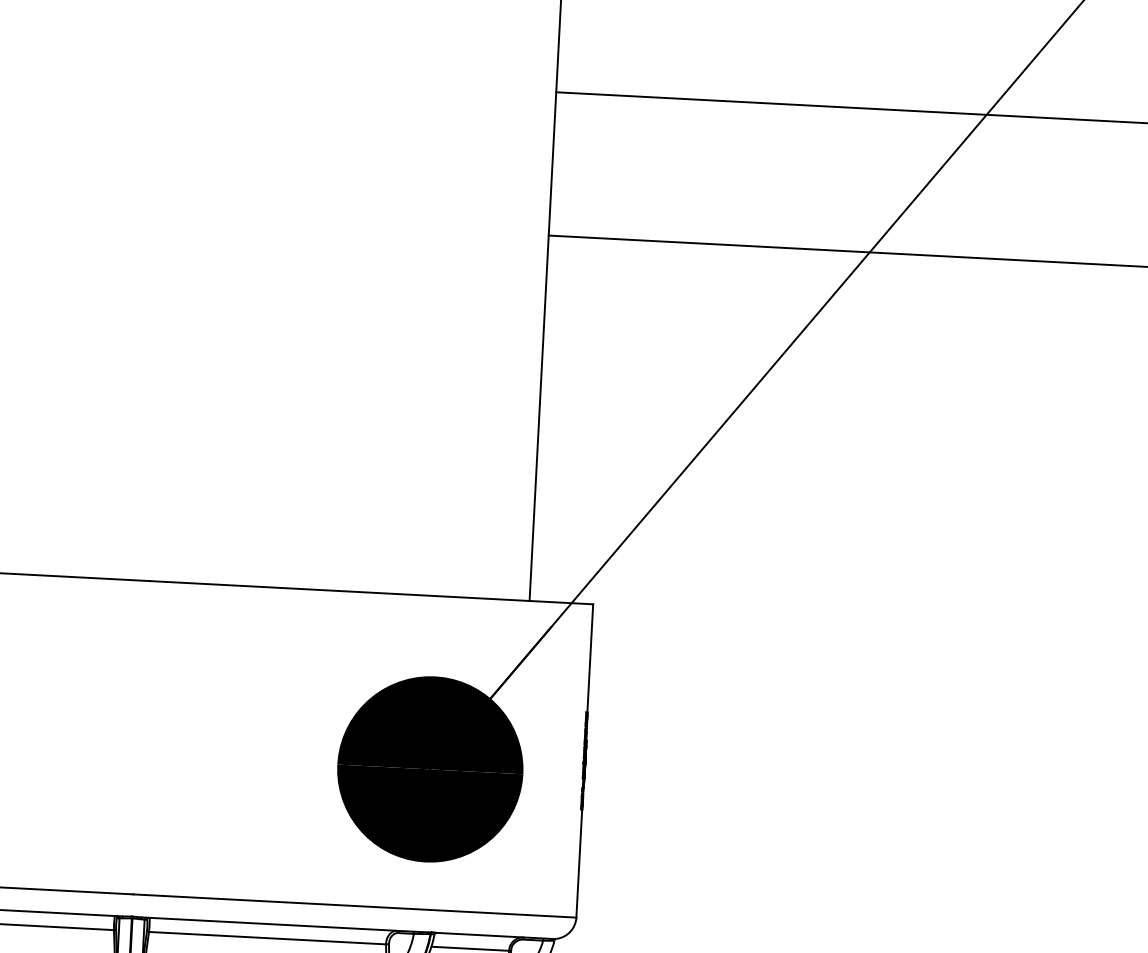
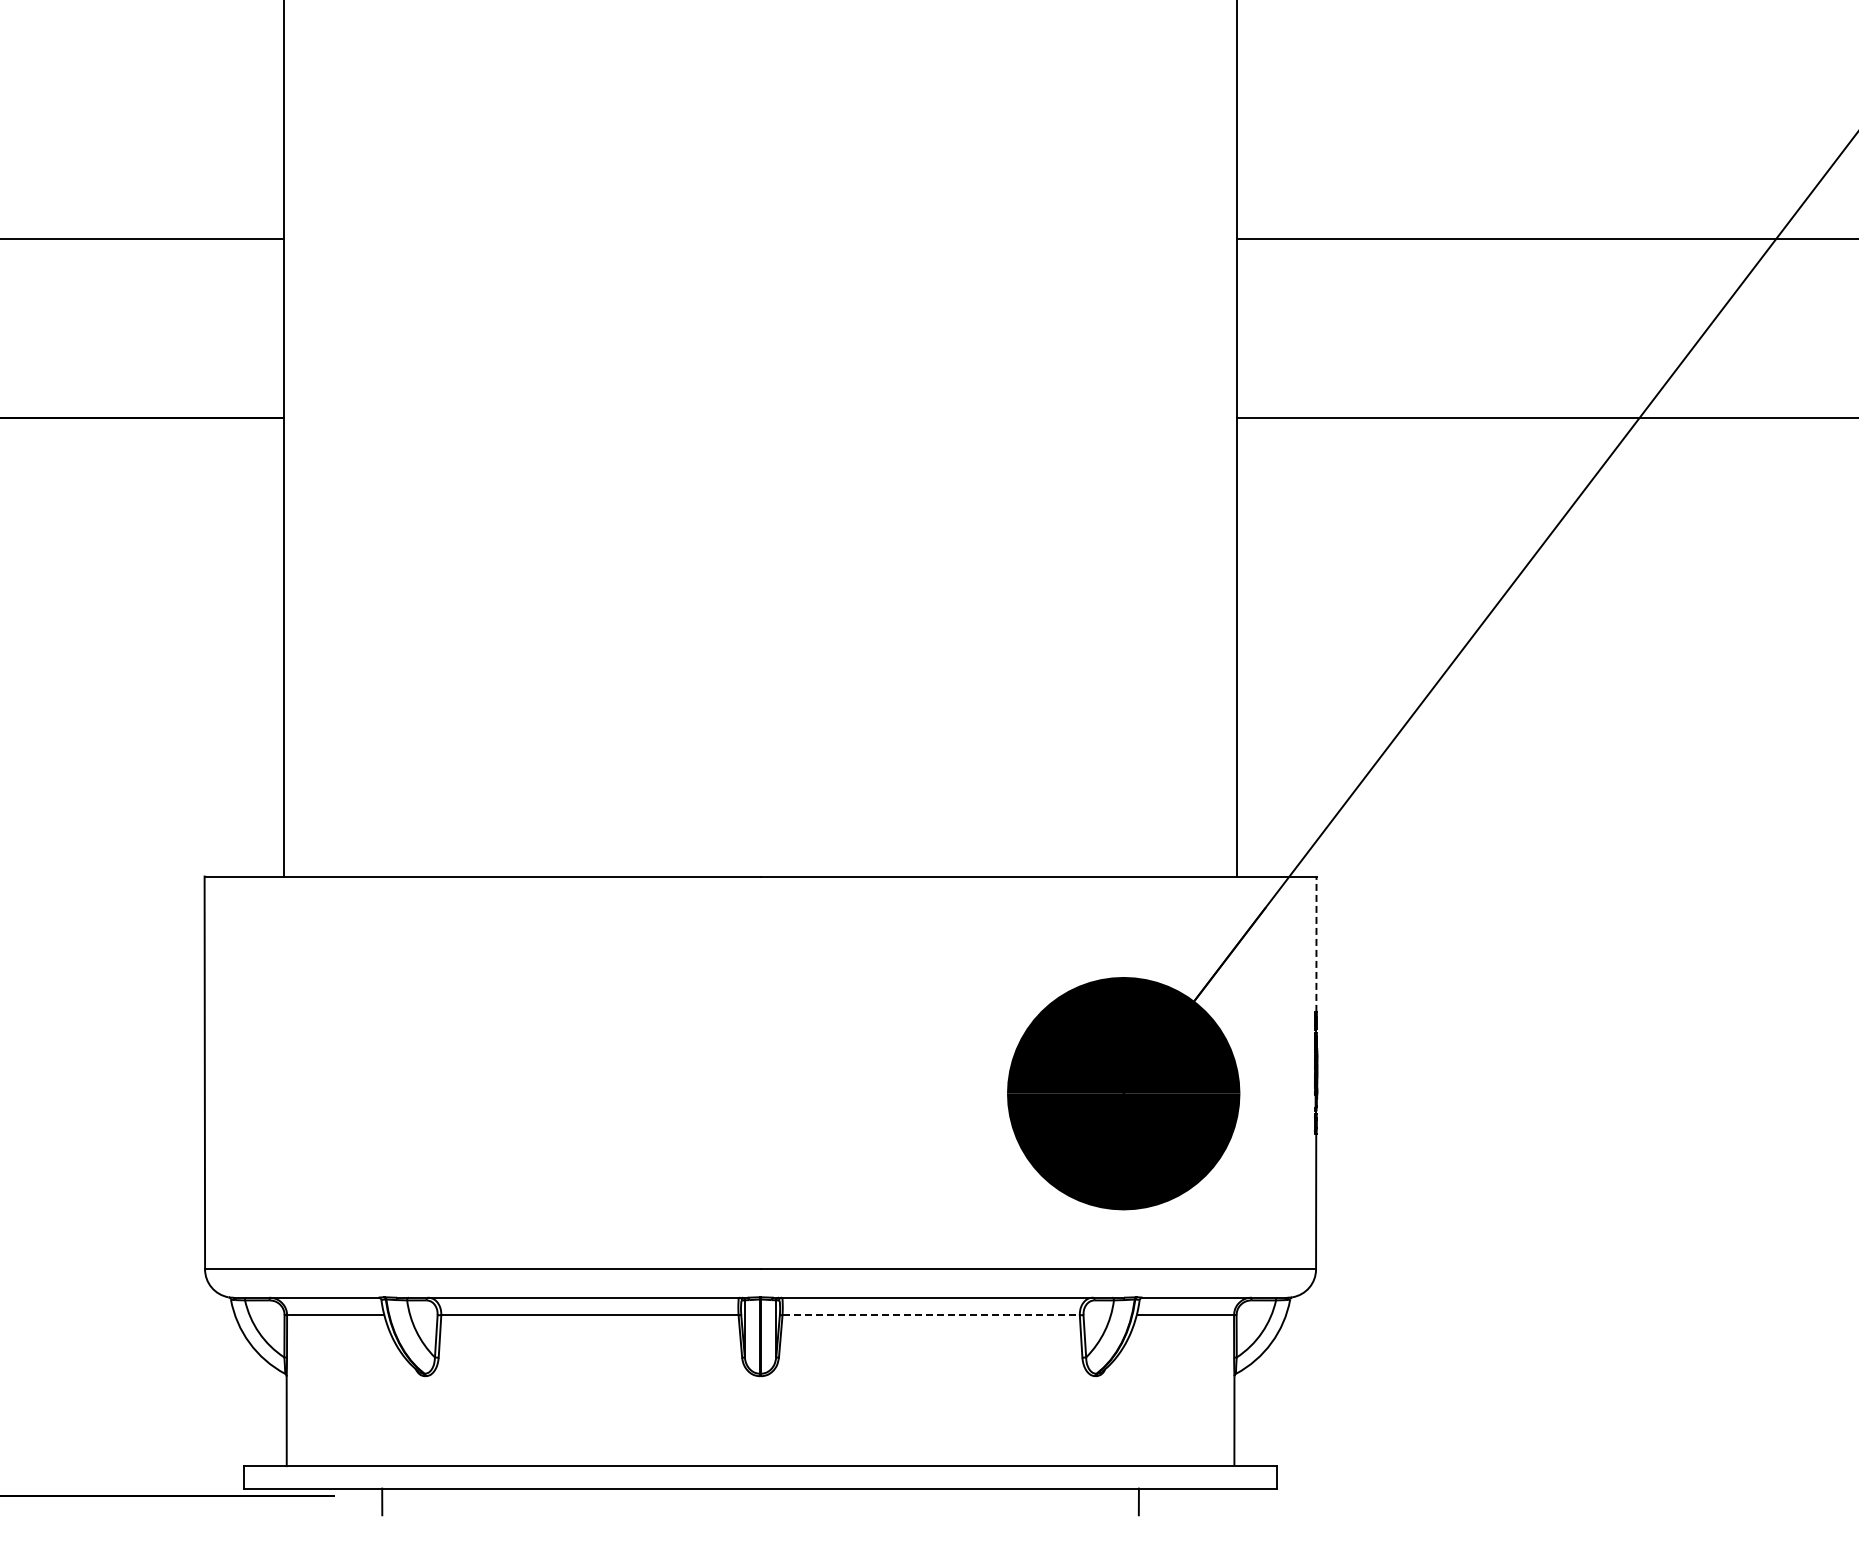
line: (590, 658) -> (1316, 944), solid -> dashed
line: (267, 938) -> (931, 1315), solid -> dashed

